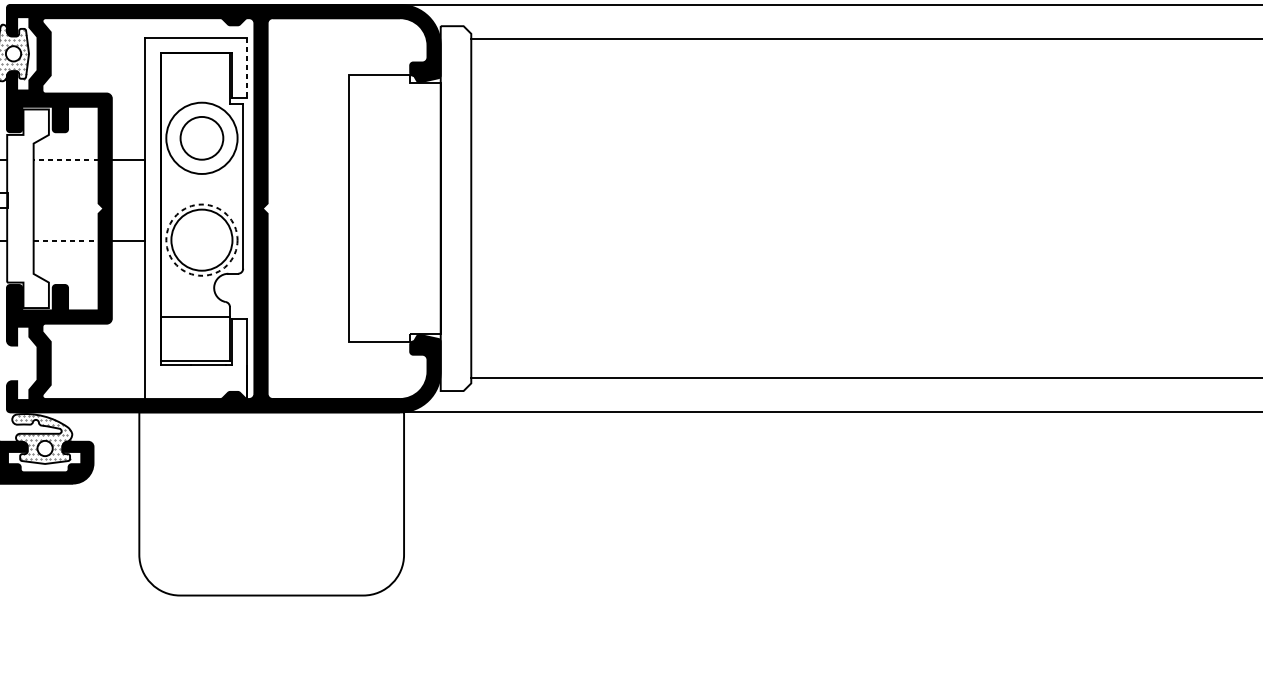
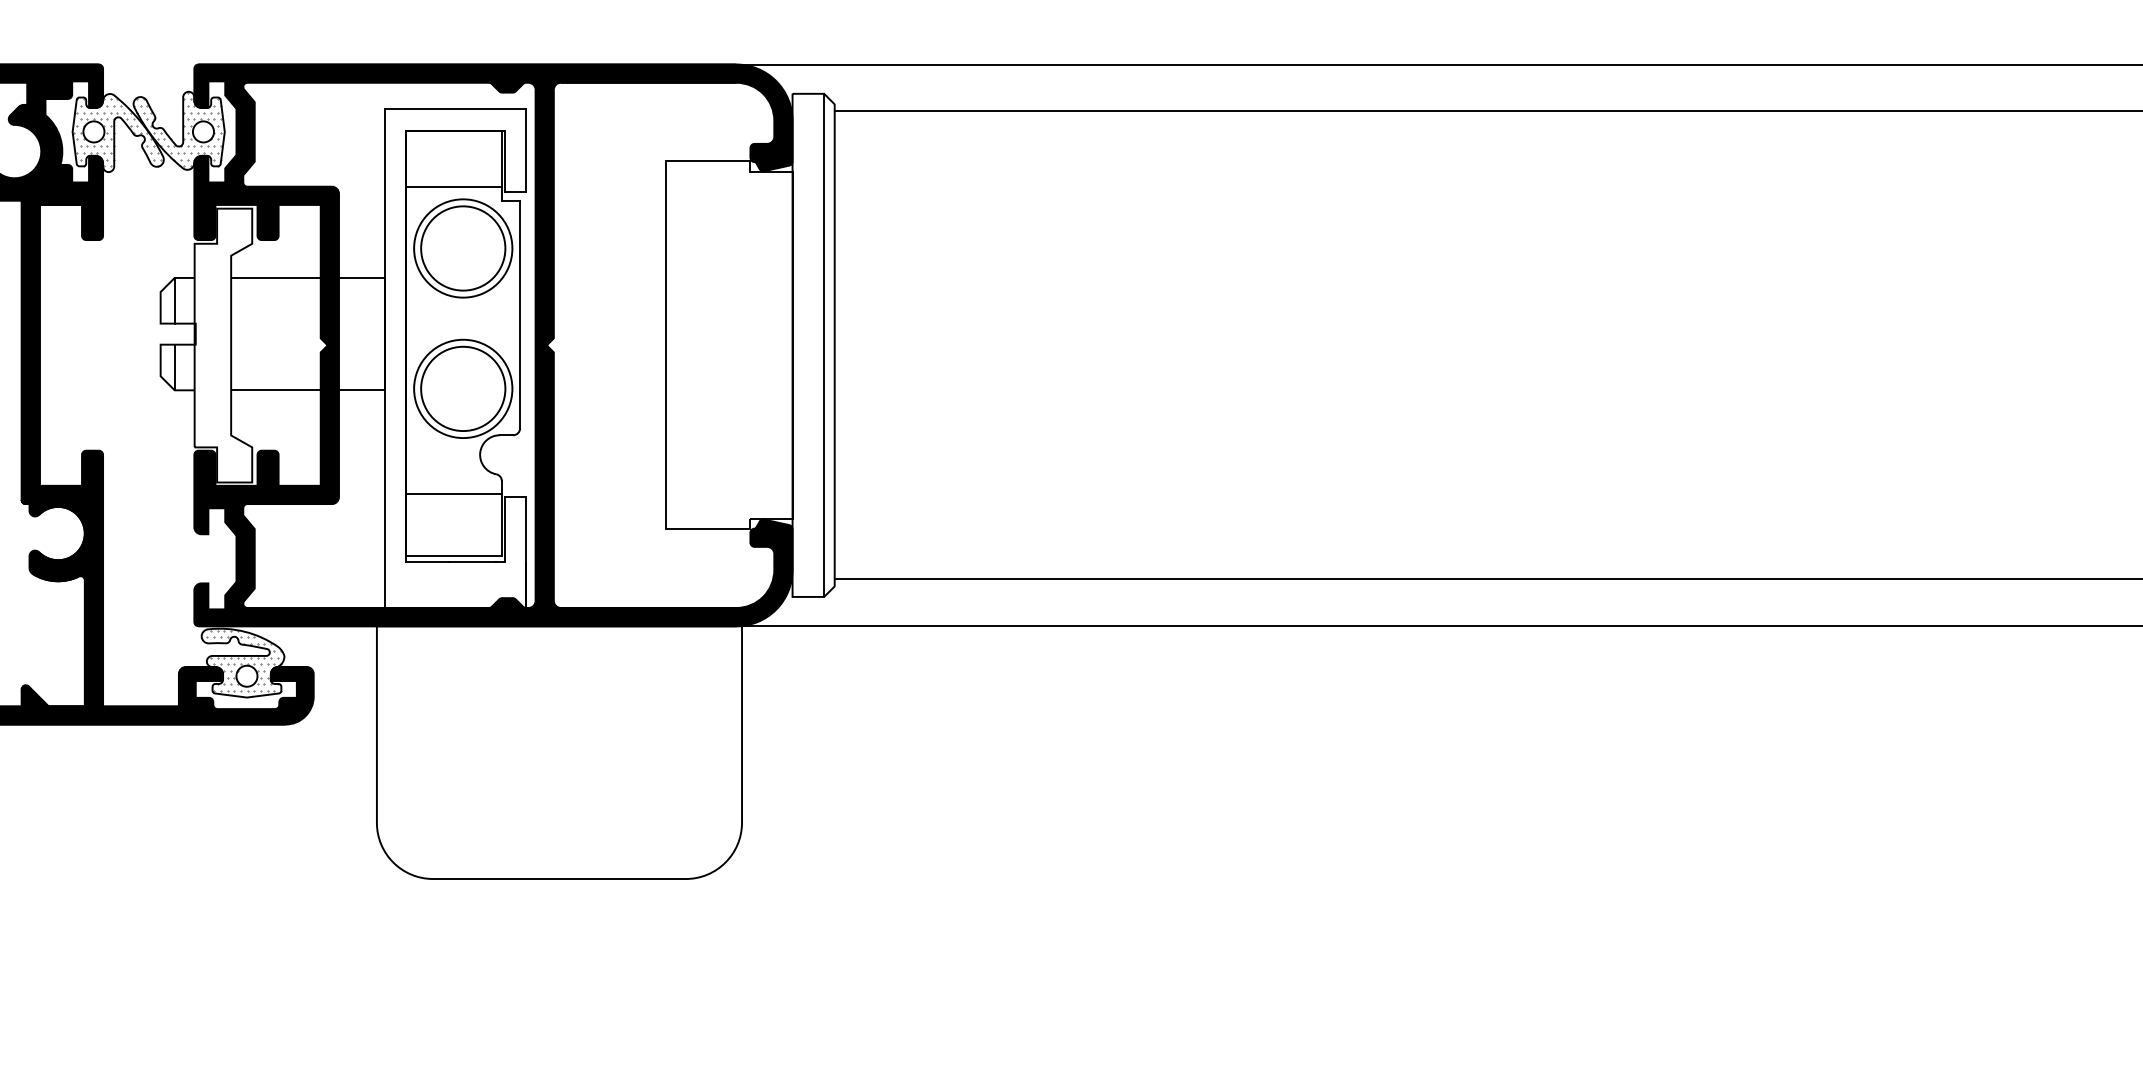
line: (247, 68) -> (525, 151), dashed -> solid
line: (194, 93) -> (453, 186), added
circle: (202, 138) -> (463, 248), size x1.43
line: (65, 159) -> (275, 277), dashed -> solid
line: (463, 207) -> (824, 344), added
circle: (202, 239) -> (463, 388), dashed -> solid
line: (65, 241) -> (275, 390), dashed -> solid

